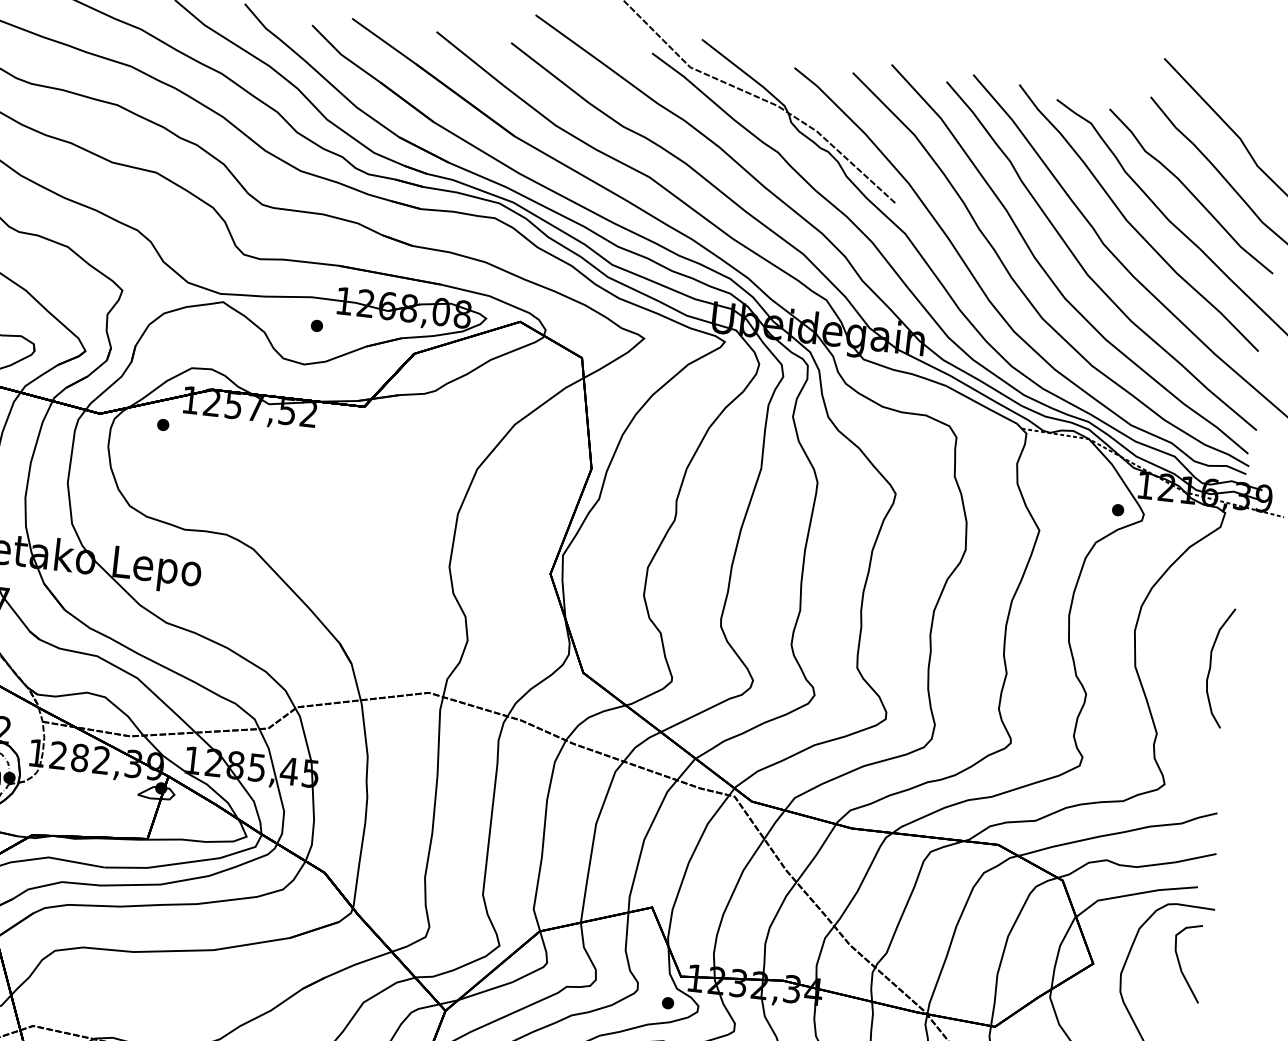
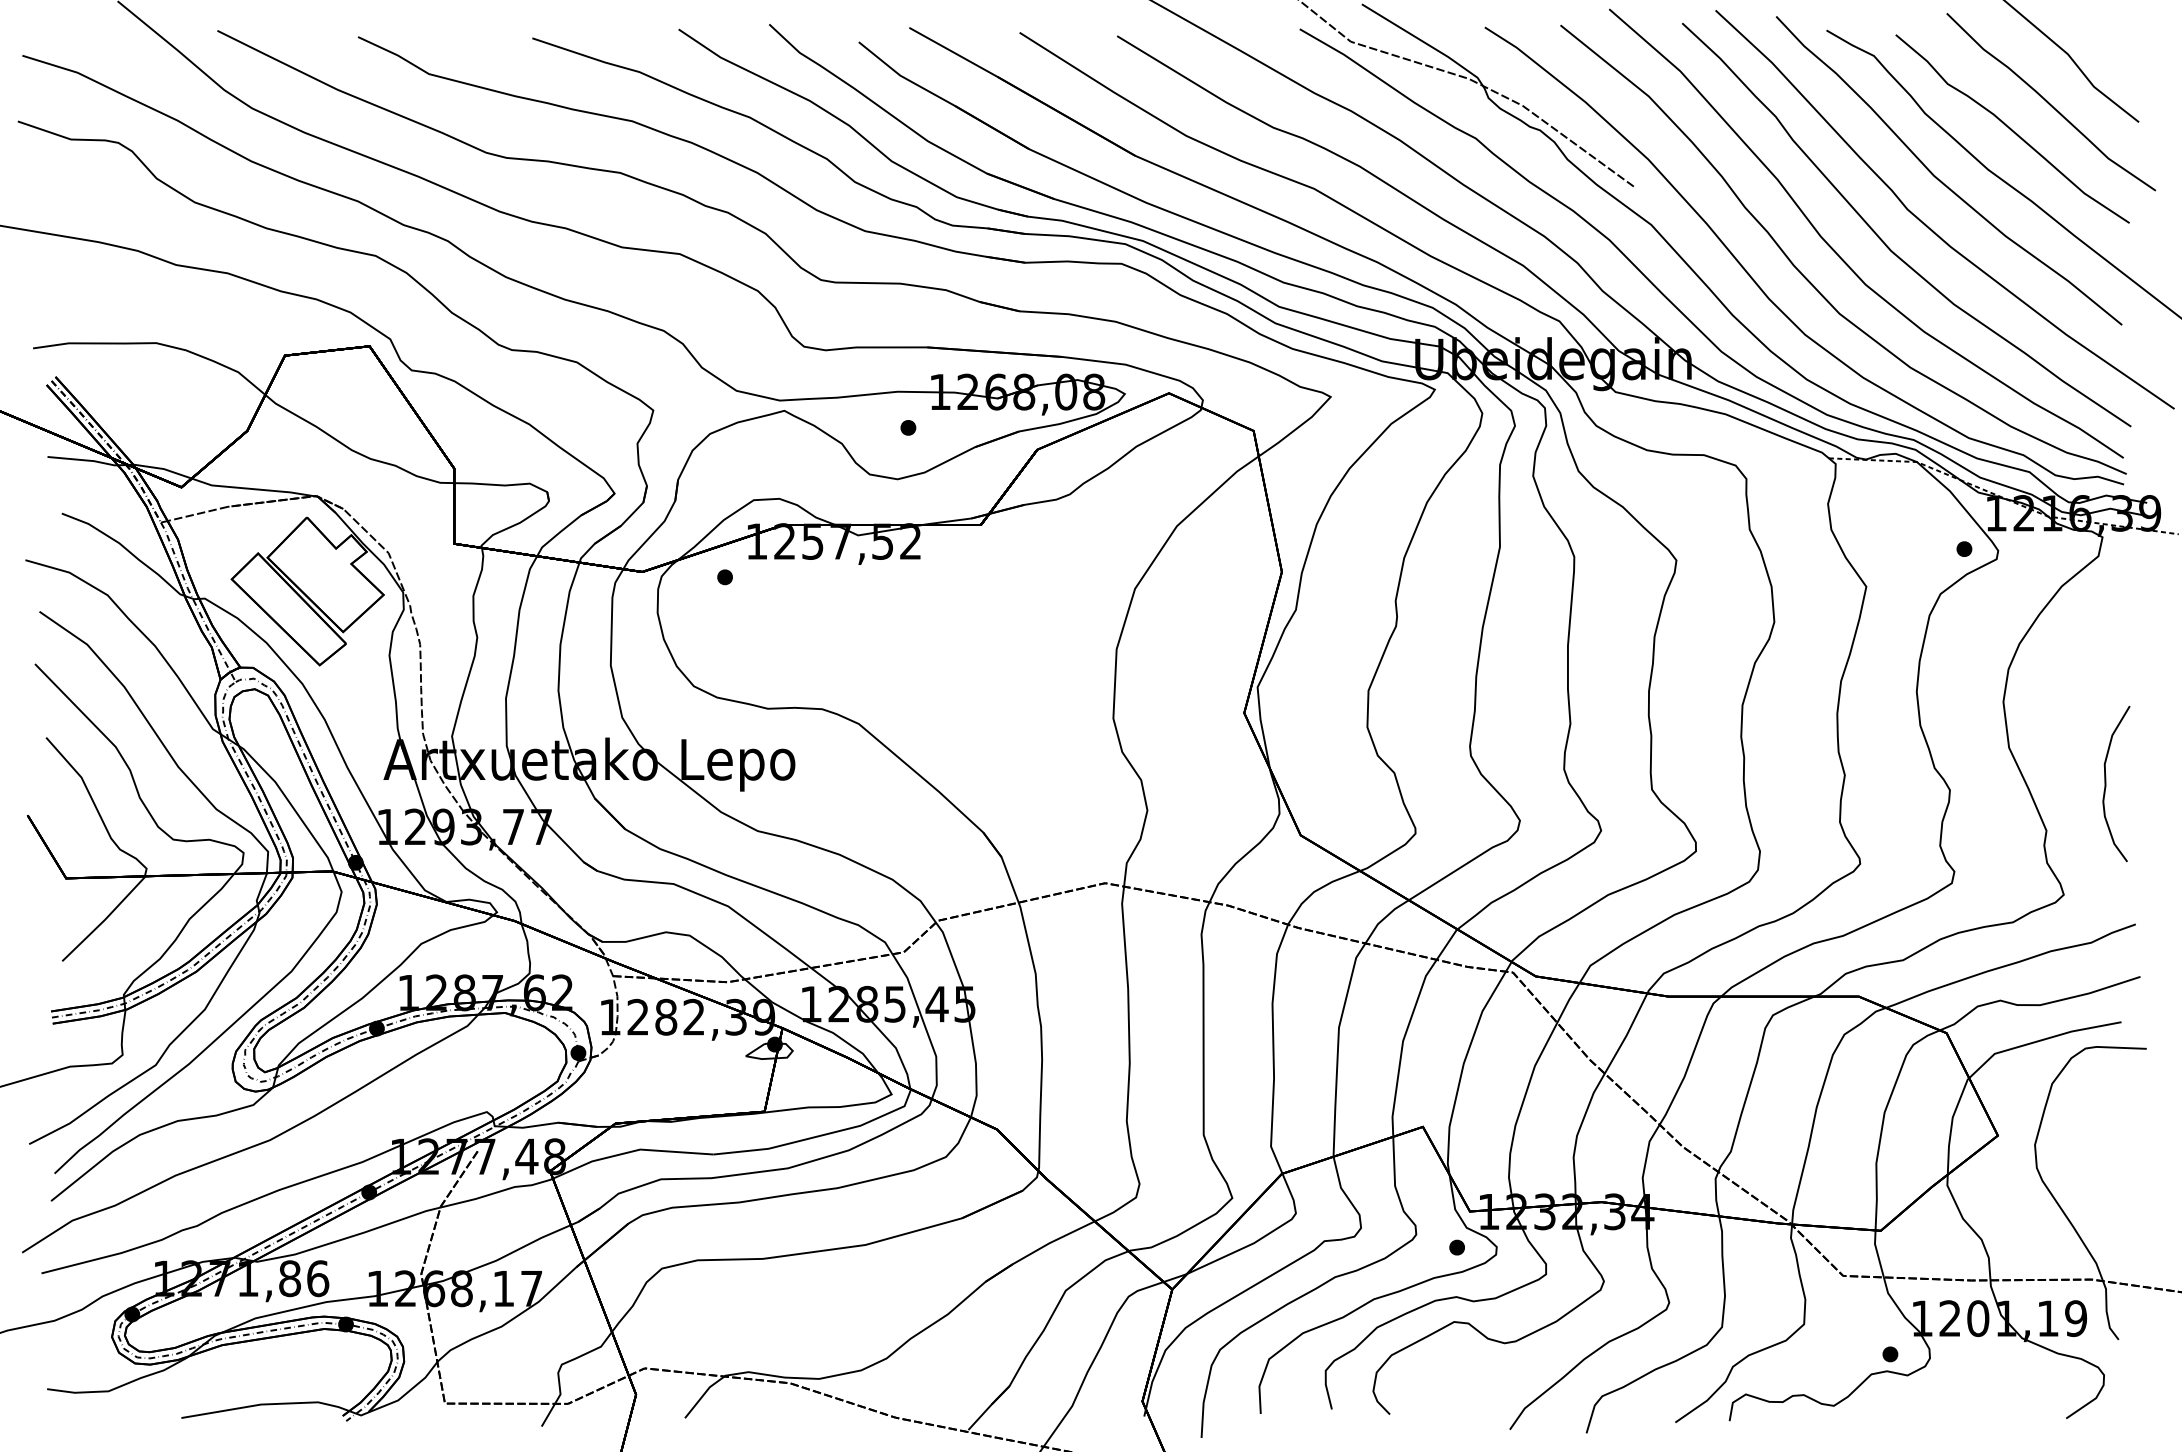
curve: (1211, 666) -> (2106, 783), moved
curve: (1180, 964) -> (2110, 1124), removed

